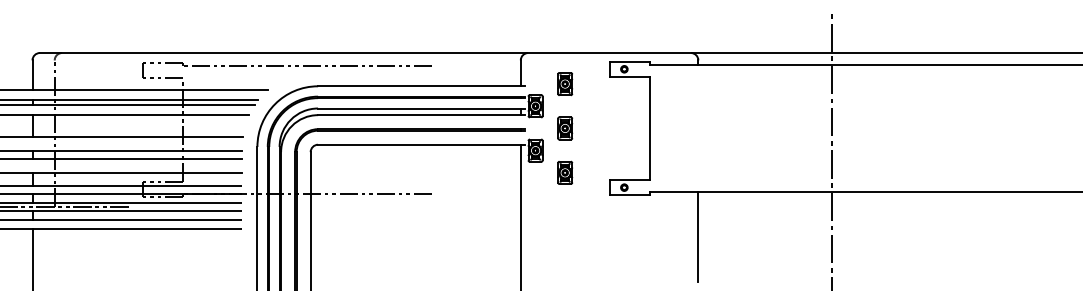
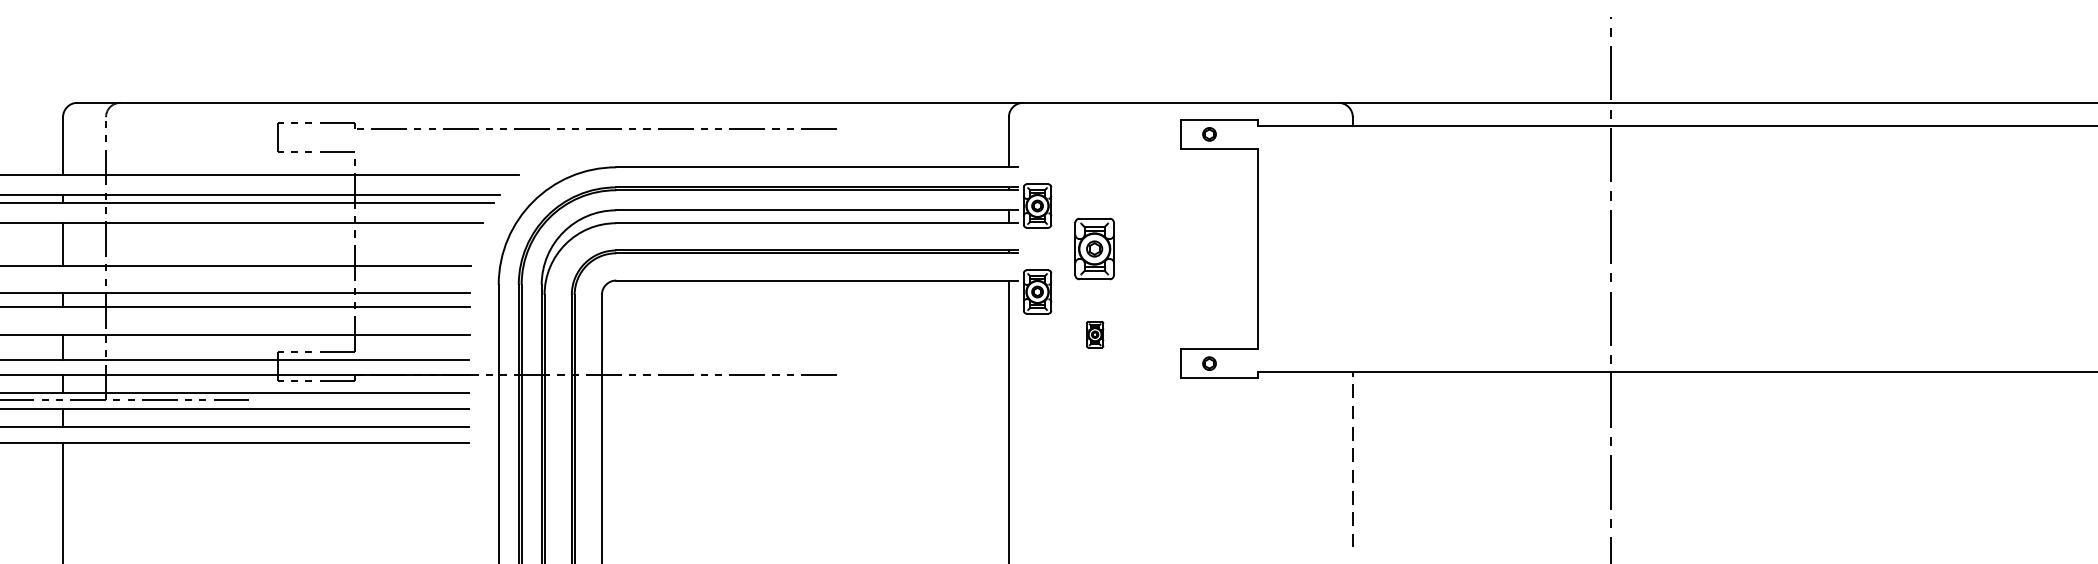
part: (565, 84) -> (1095, 163), removed
part: (565, 128) -> (1095, 249), size x1.4
part: (565, 172) -> (1095, 334), size x0.6
line: (698, 236) -> (1353, 458), solid -> dashed

